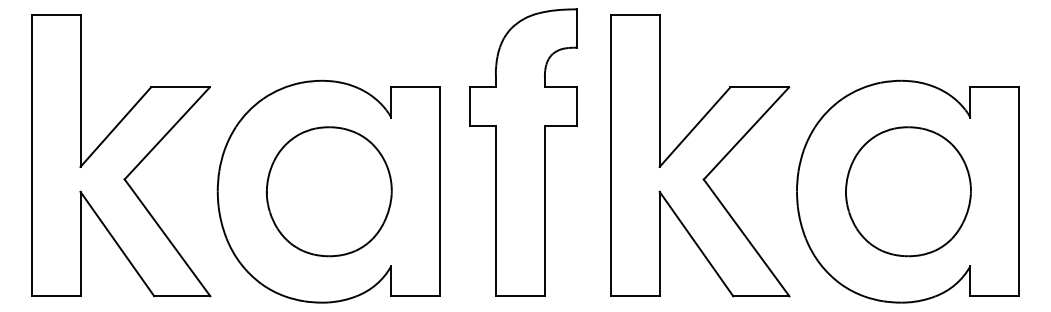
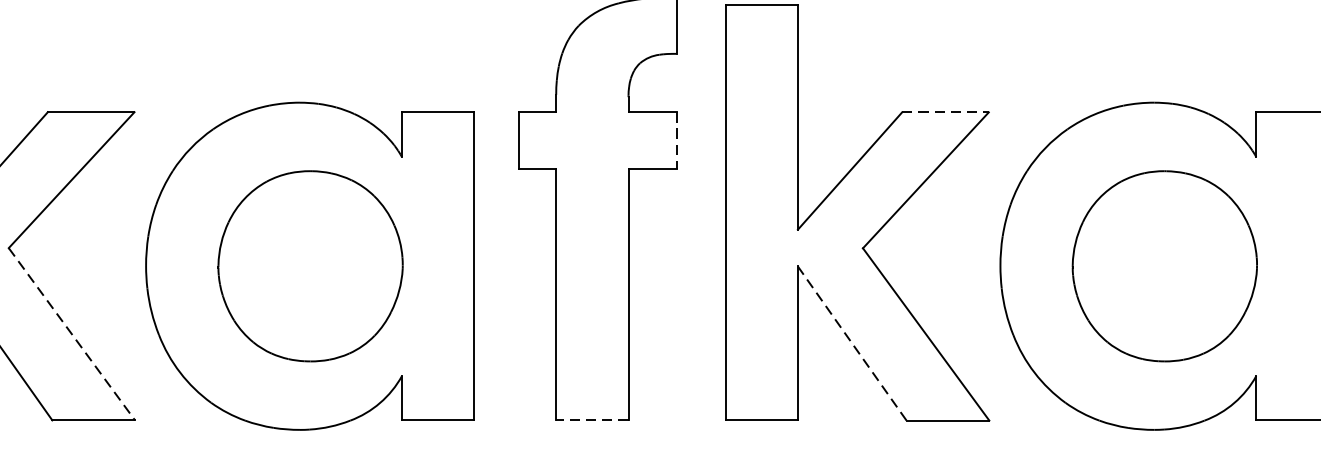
line: (760, 87) -> (946, 112), solid -> dashed
line: (577, 106) -> (676, 140), solid -> dashed
line: (167, 238) -> (71, 335), solid -> dashed
line: (696, 244) -> (852, 344), solid -> dashed
line: (520, 296) -> (592, 420), solid -> dashed

